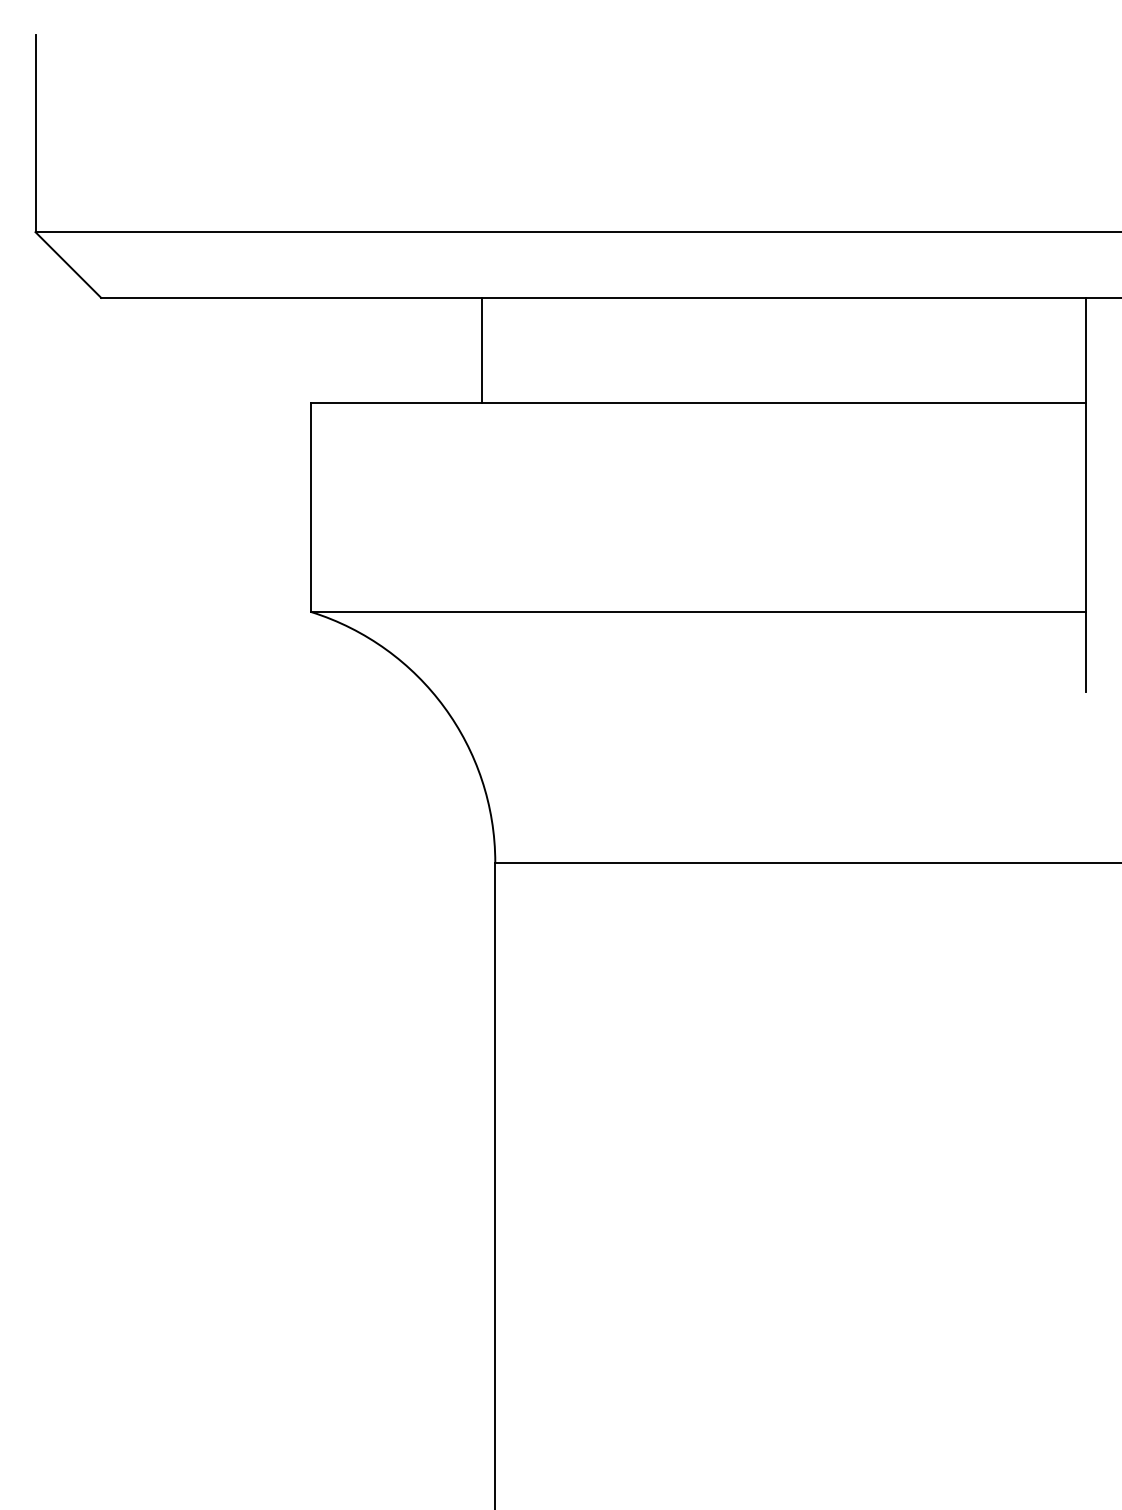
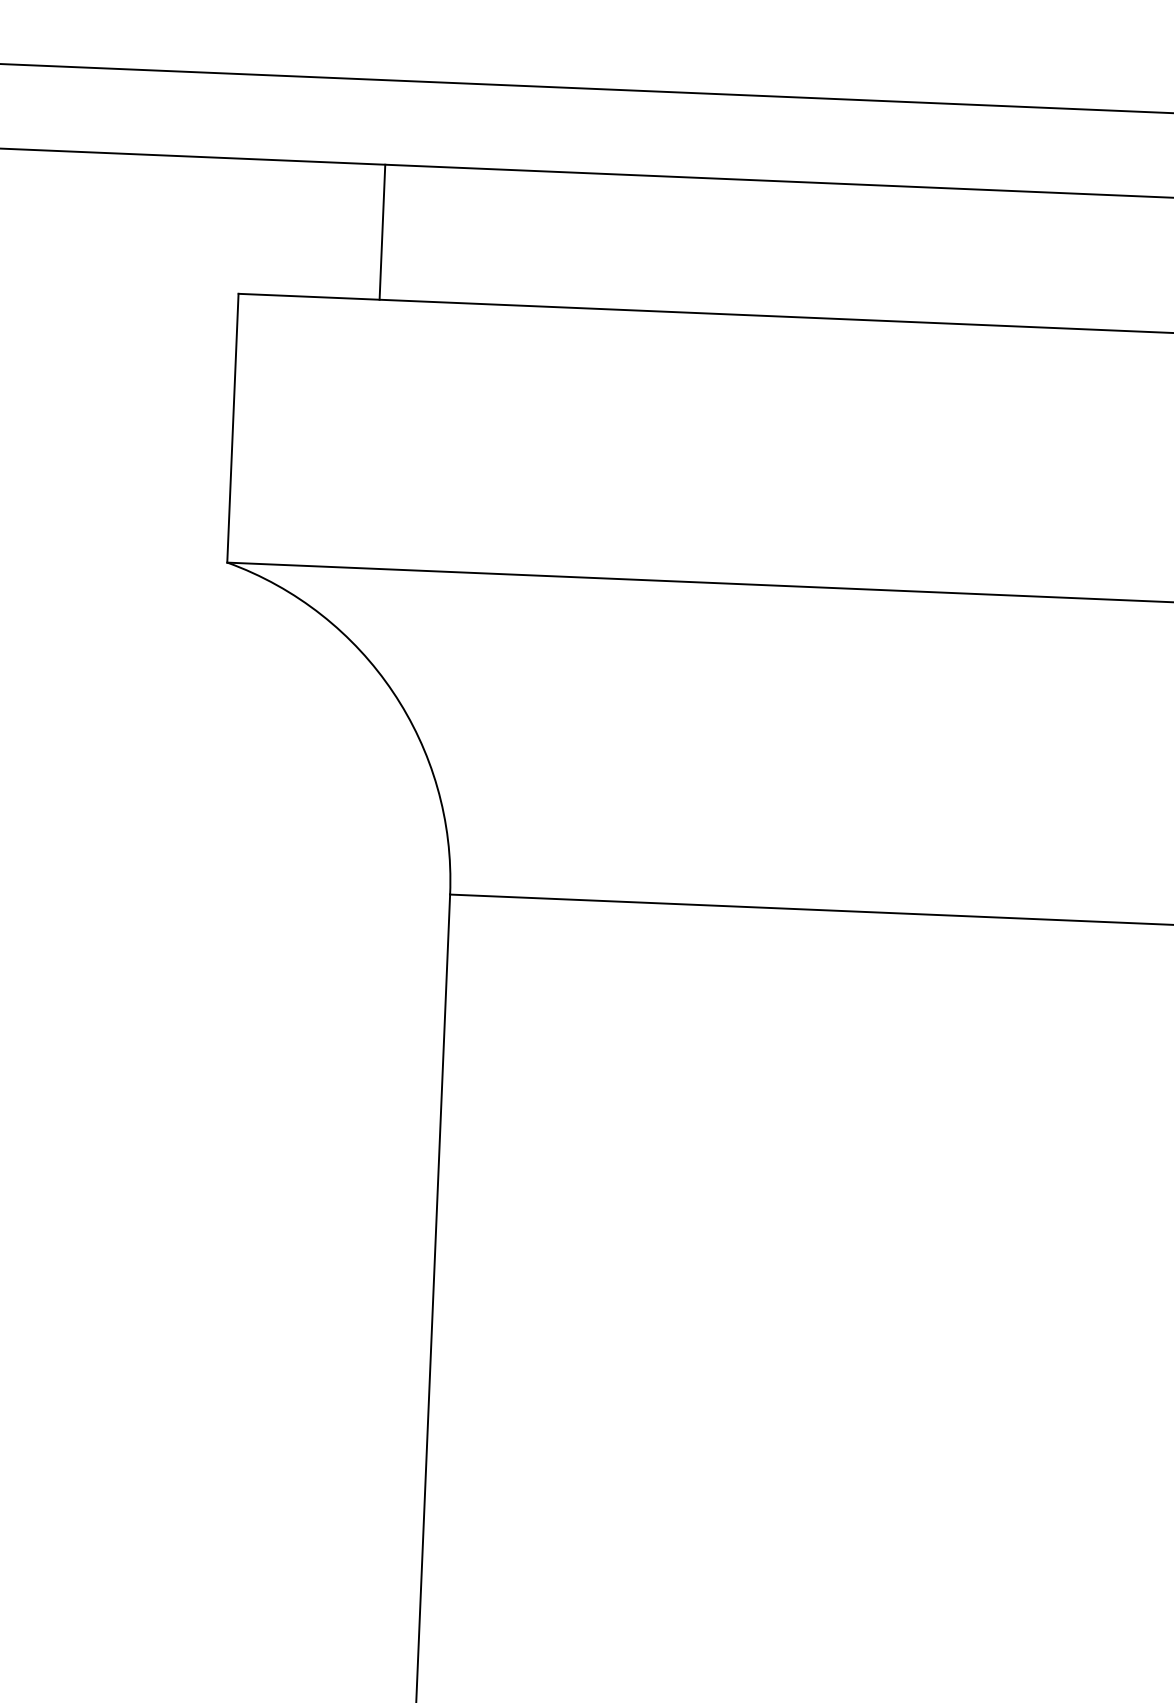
line: (482, 349) -> (382, 231), moved

